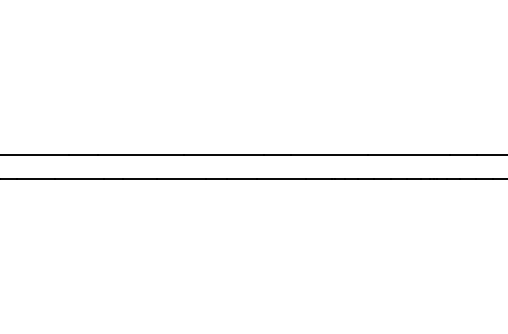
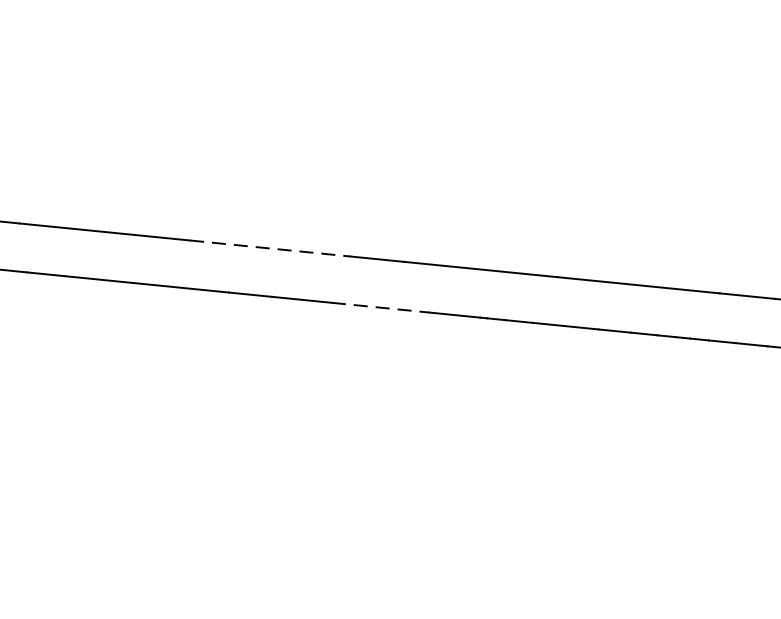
line: (224, 155) -> (271, 249), solid -> dashed
line: (282, 178) -> (382, 306), solid -> dashed

